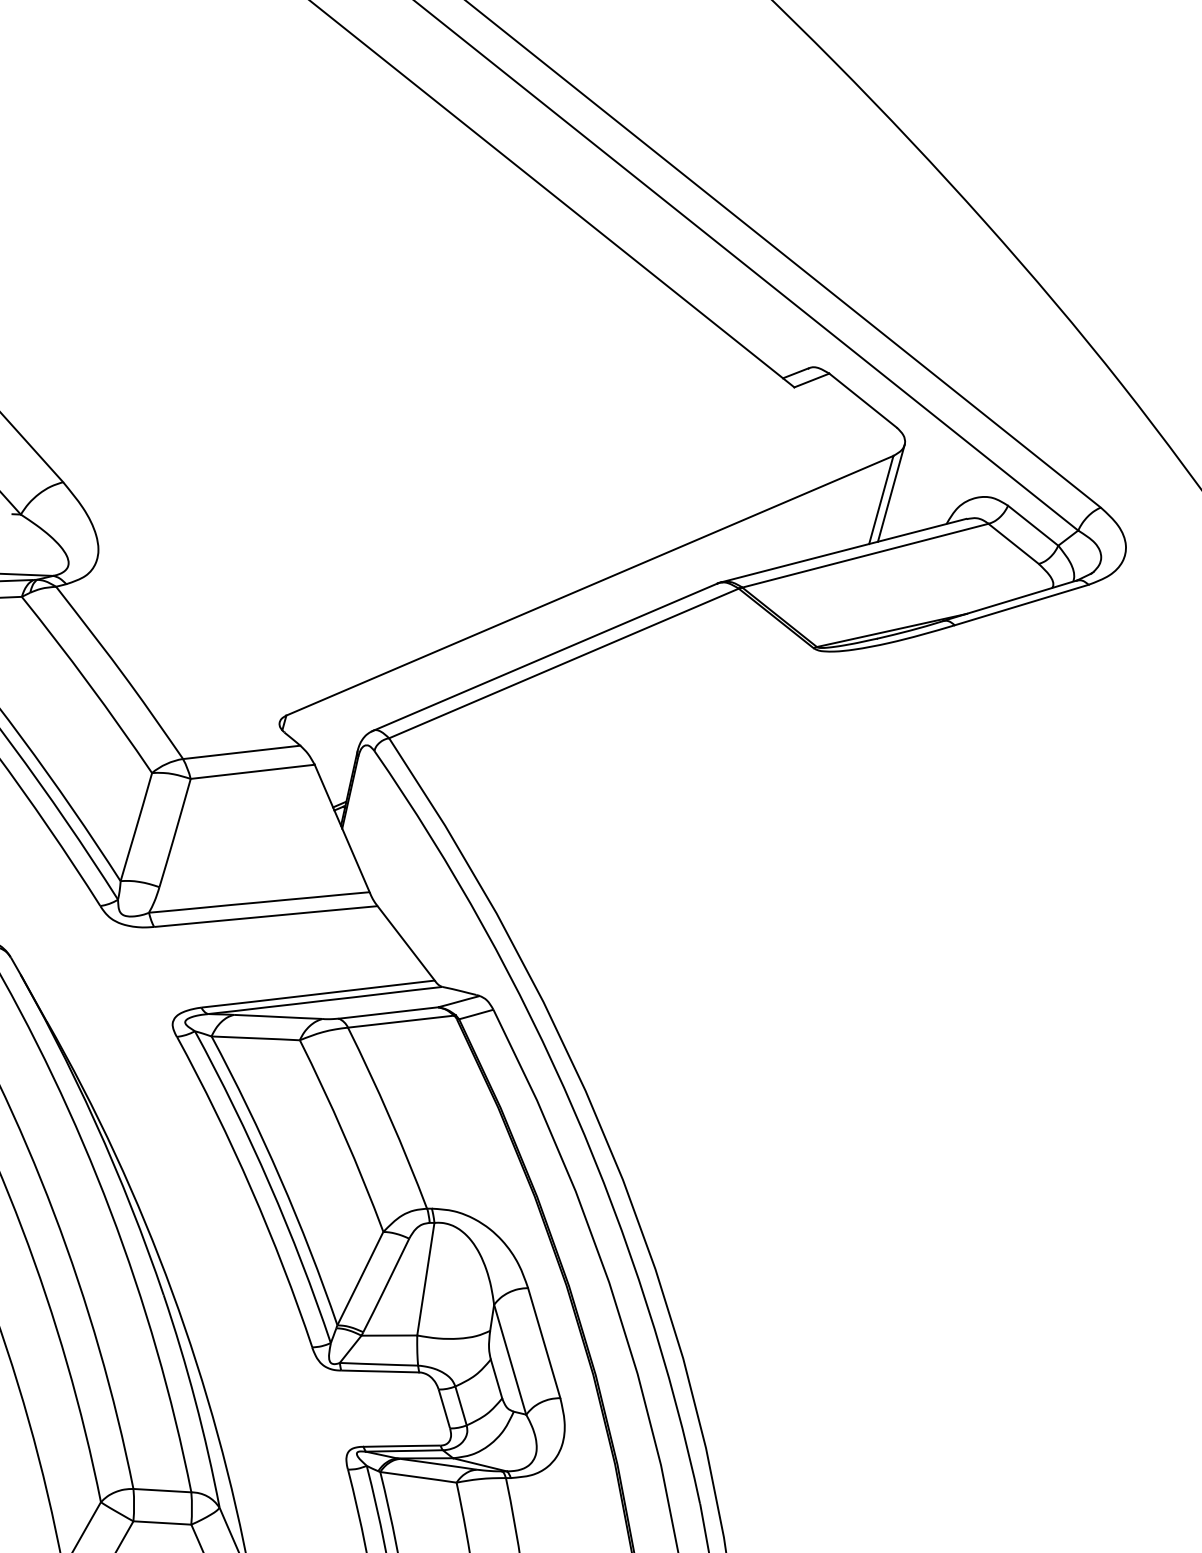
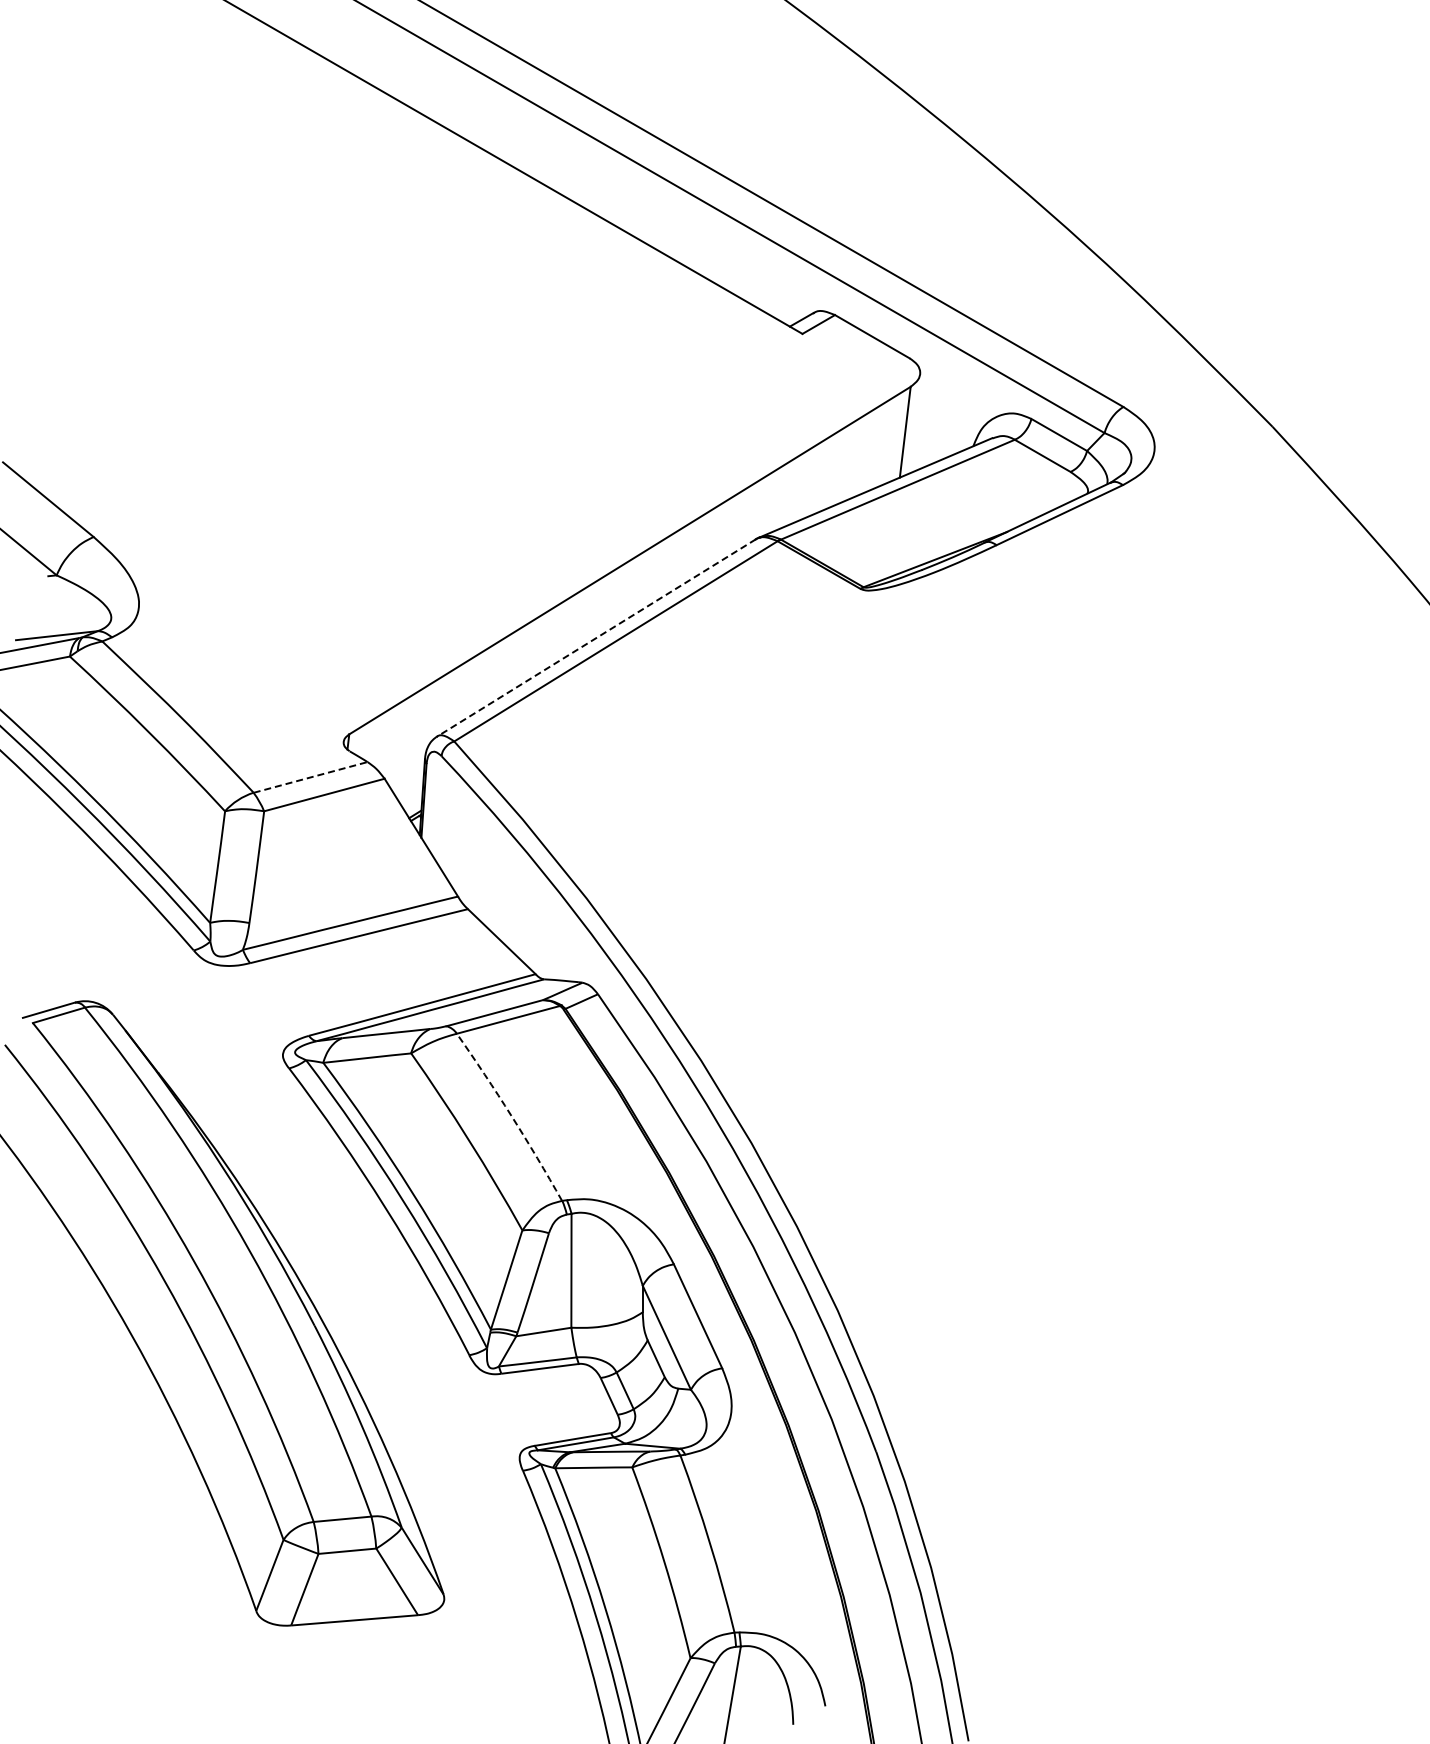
line: (891, 493) -> (914, 424), removed
line: (544, 657) -> (595, 638), solid -> dashed
line: (241, 752) -> (310, 777), solid -> dashed
arc: (389, 1117) -> (511, 1116), solid -> dashed

